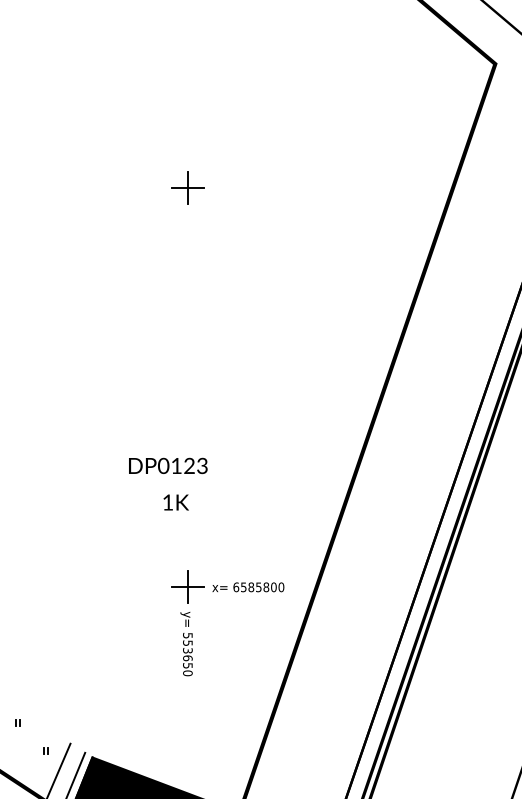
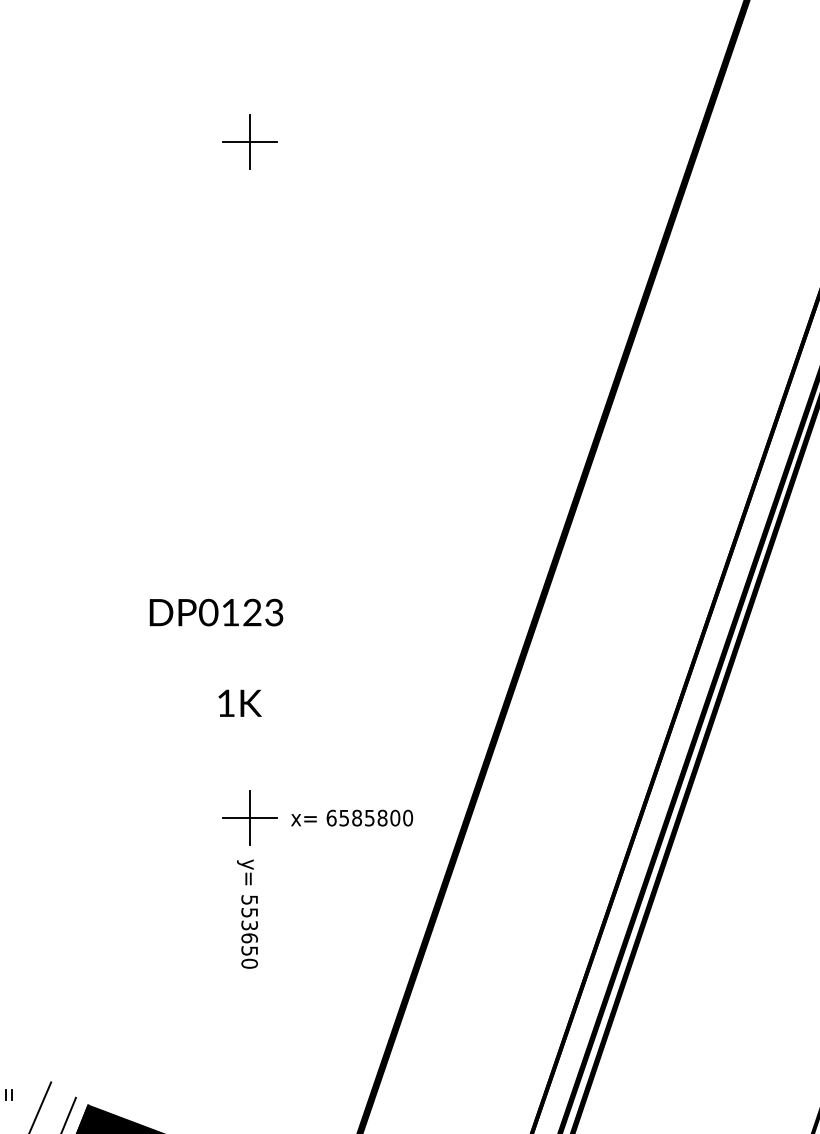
text: (175, 502) -> (238, 703), moved

